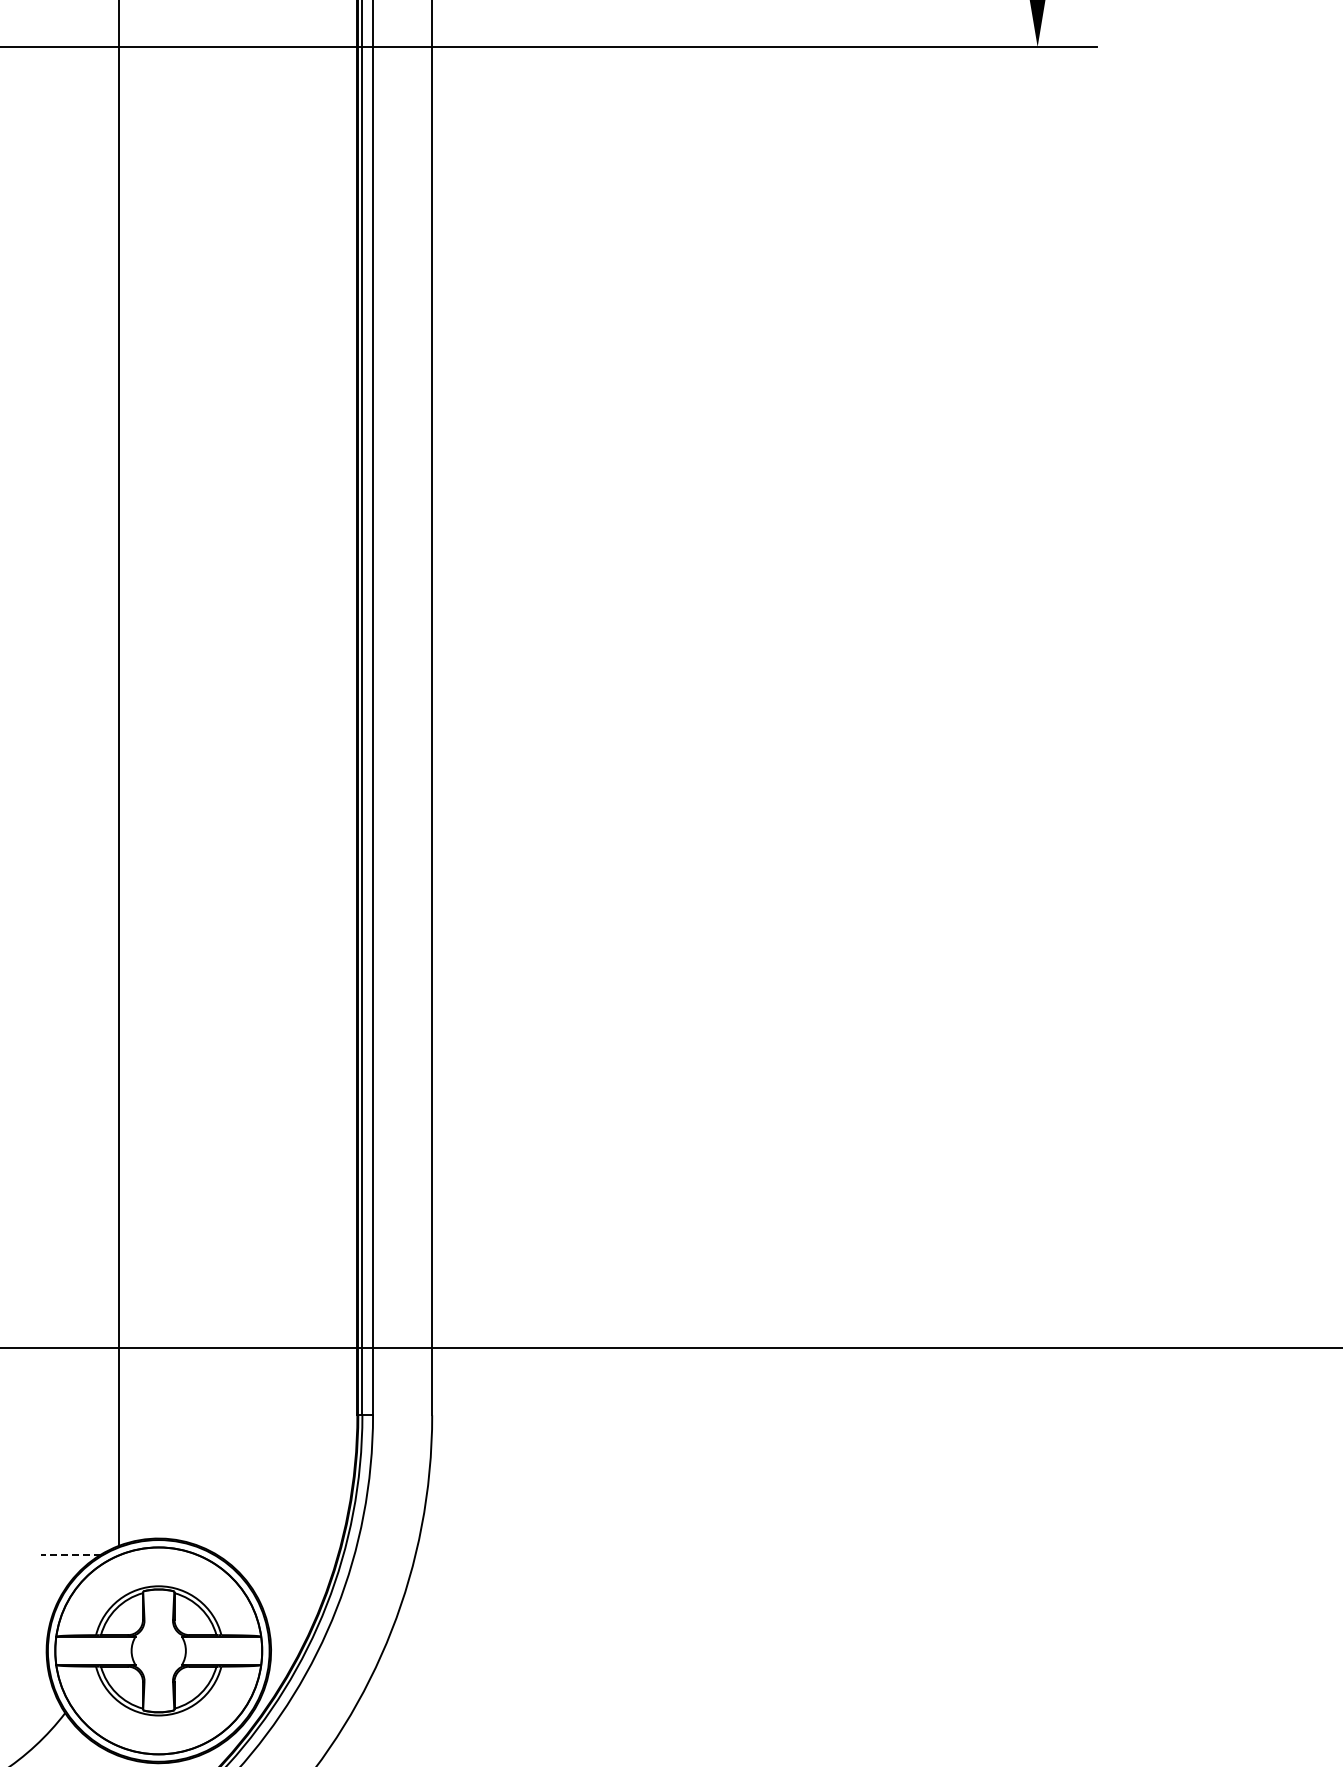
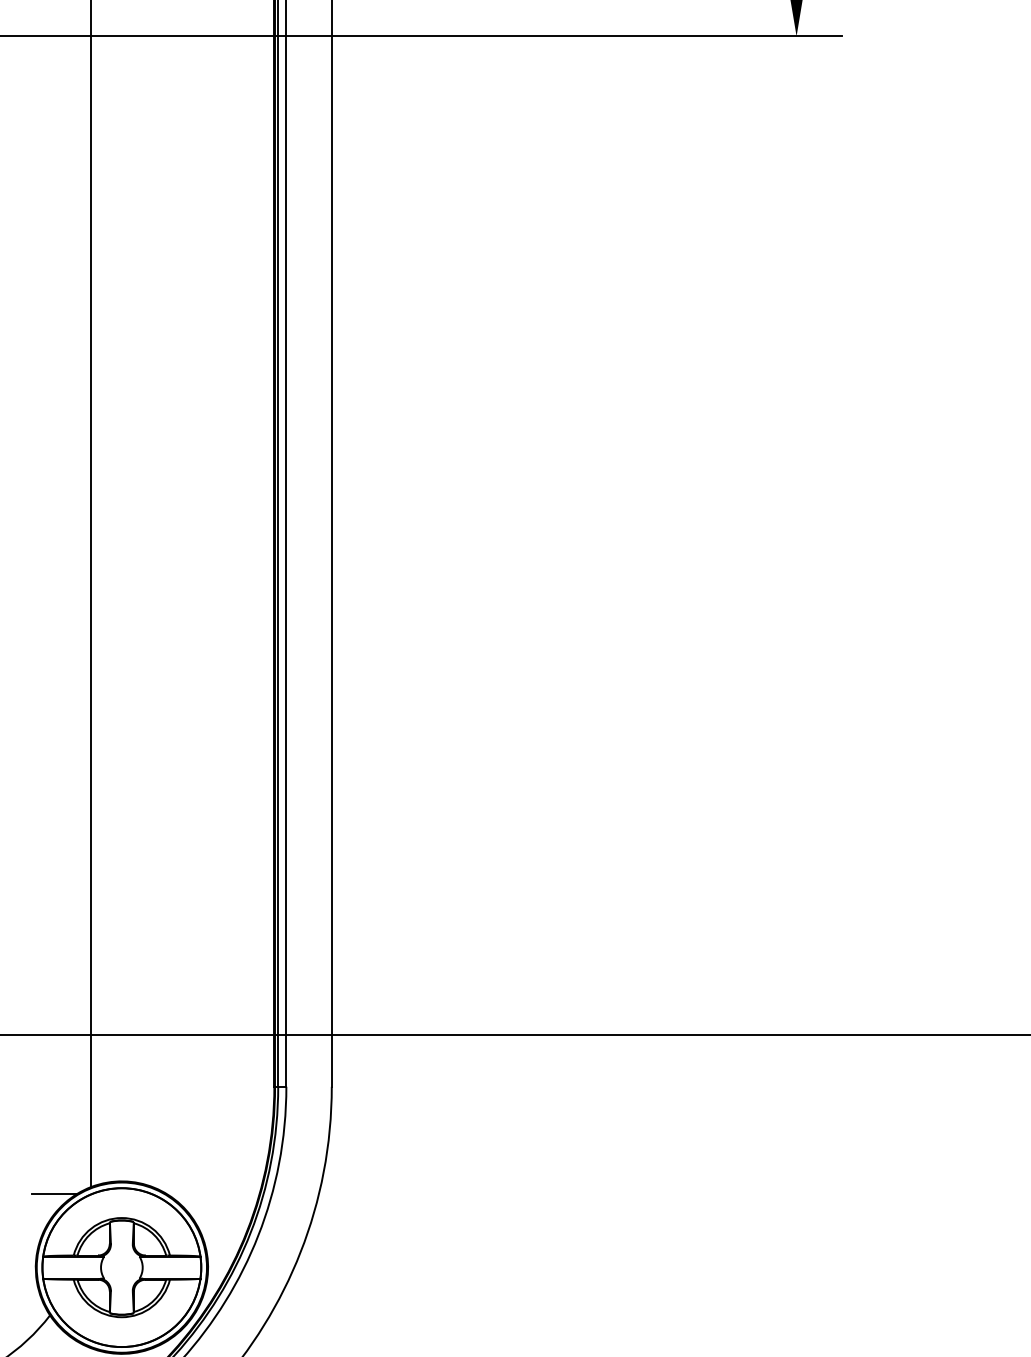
line: (71, 1554) -> (54, 1193), dashed -> solid

